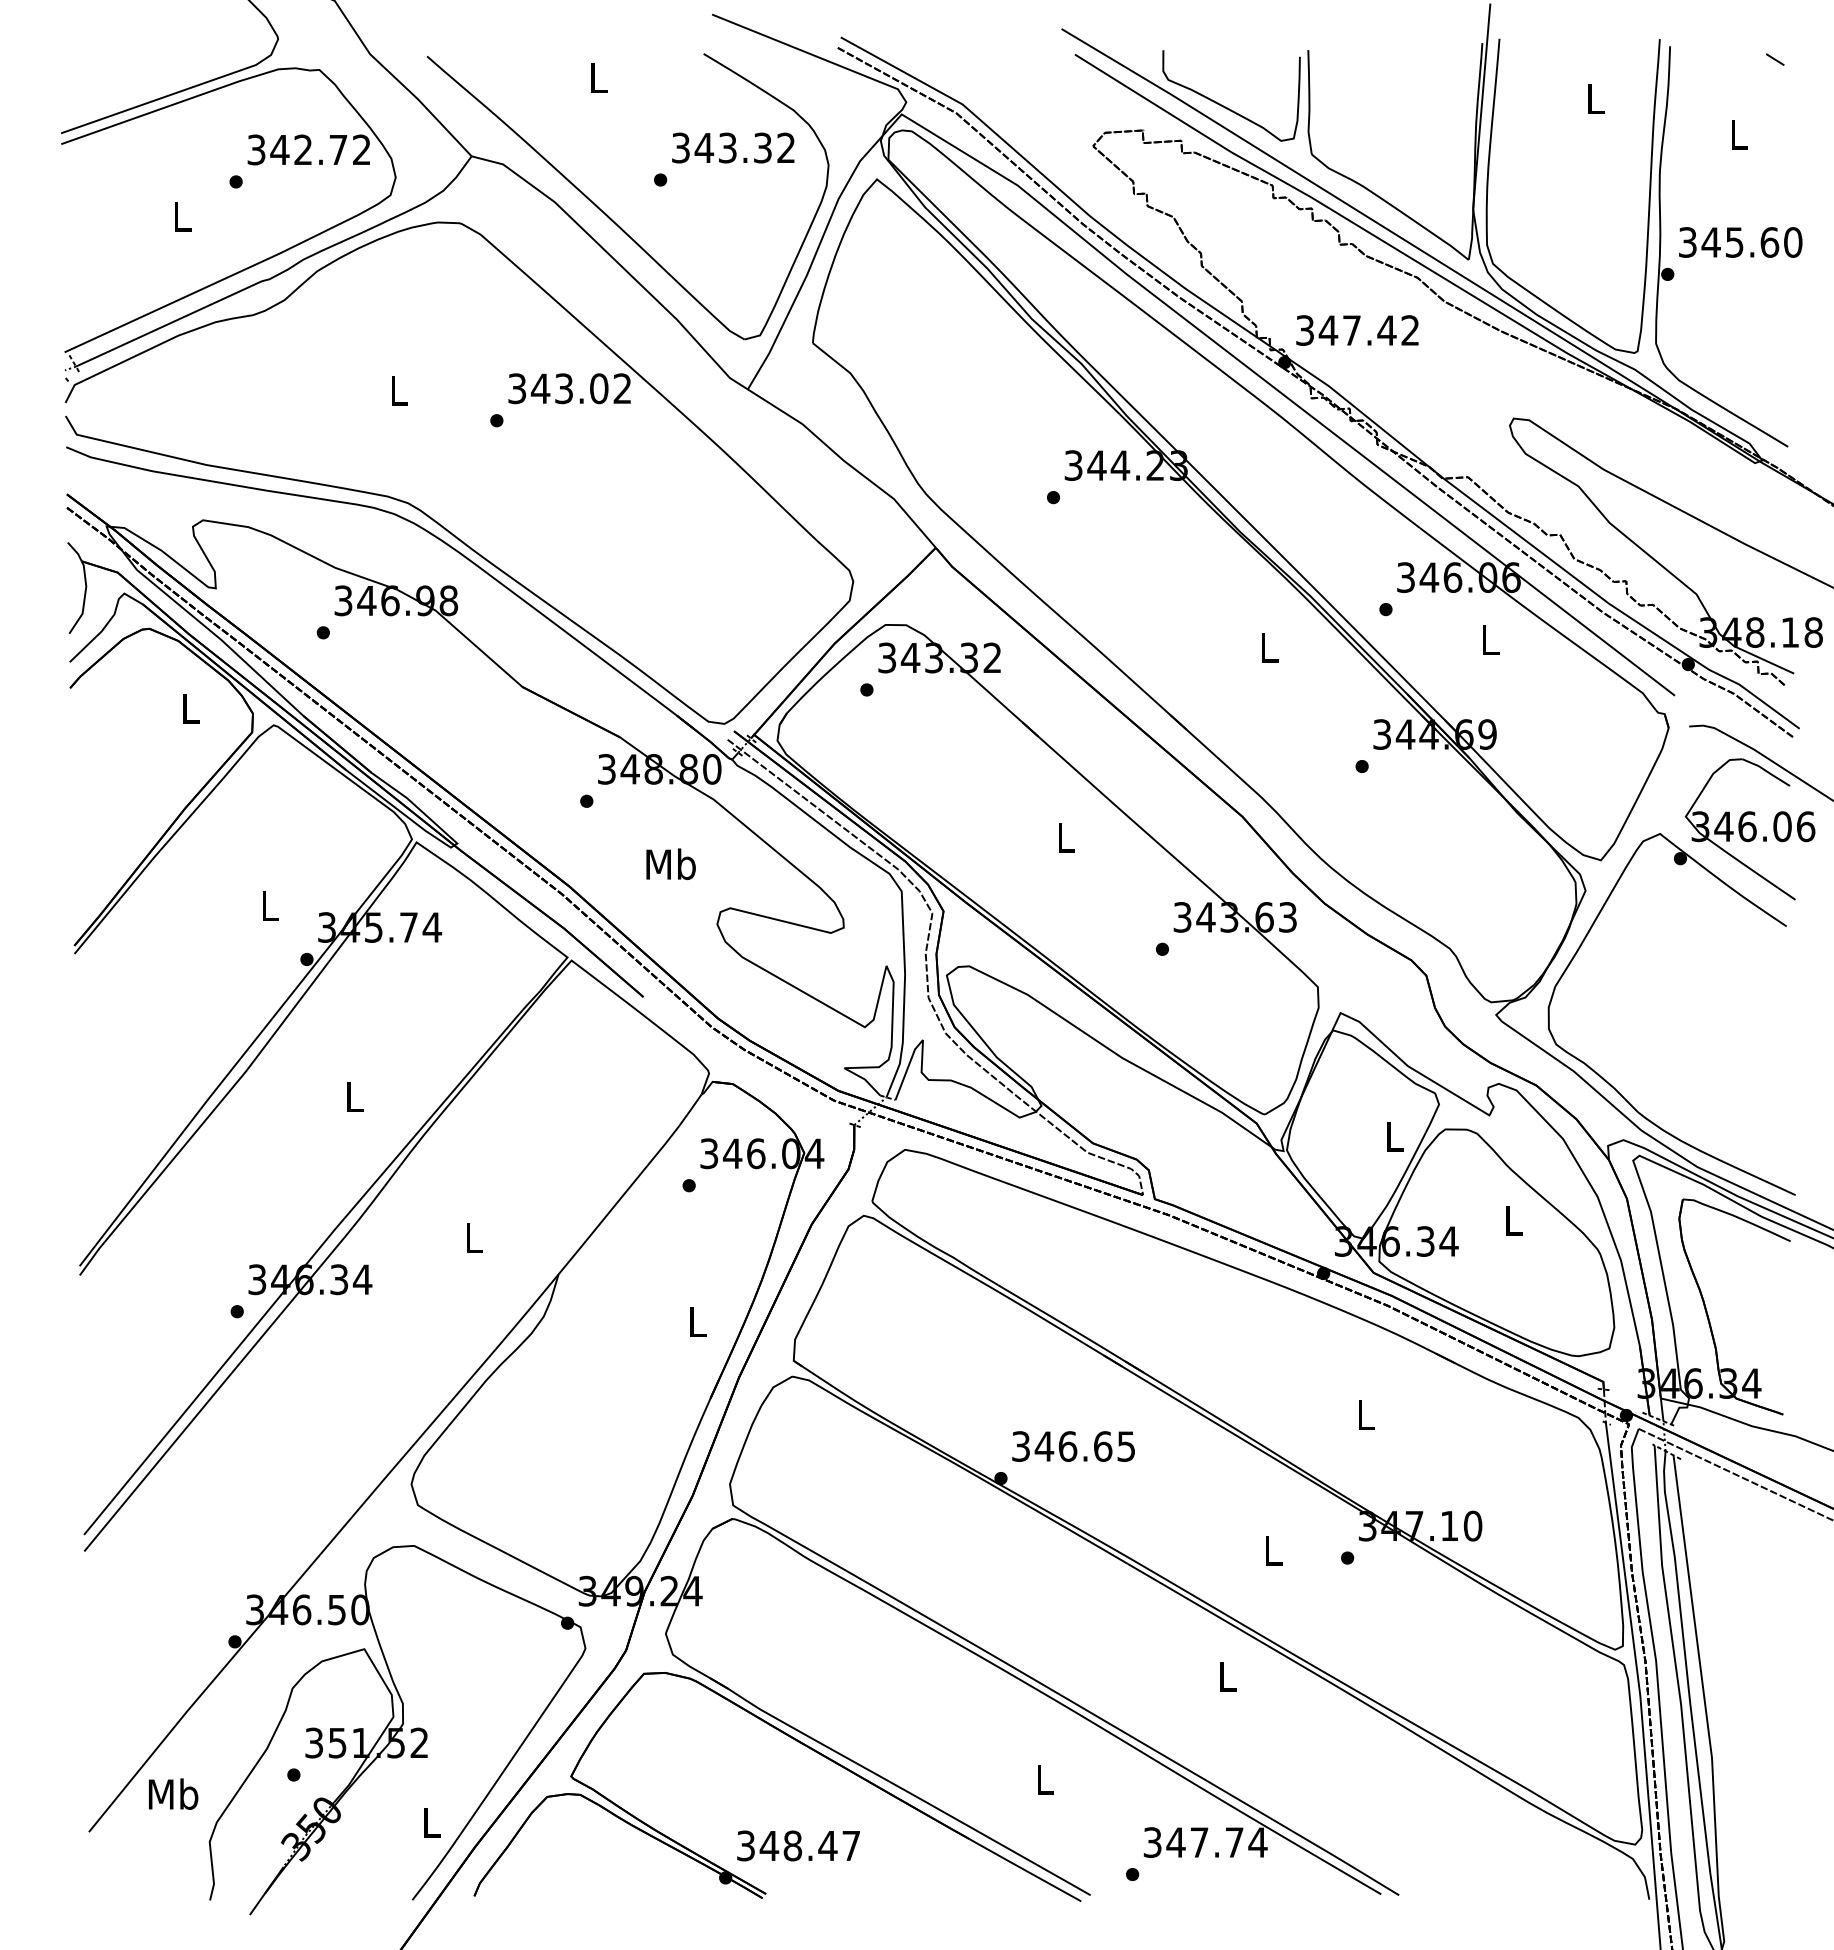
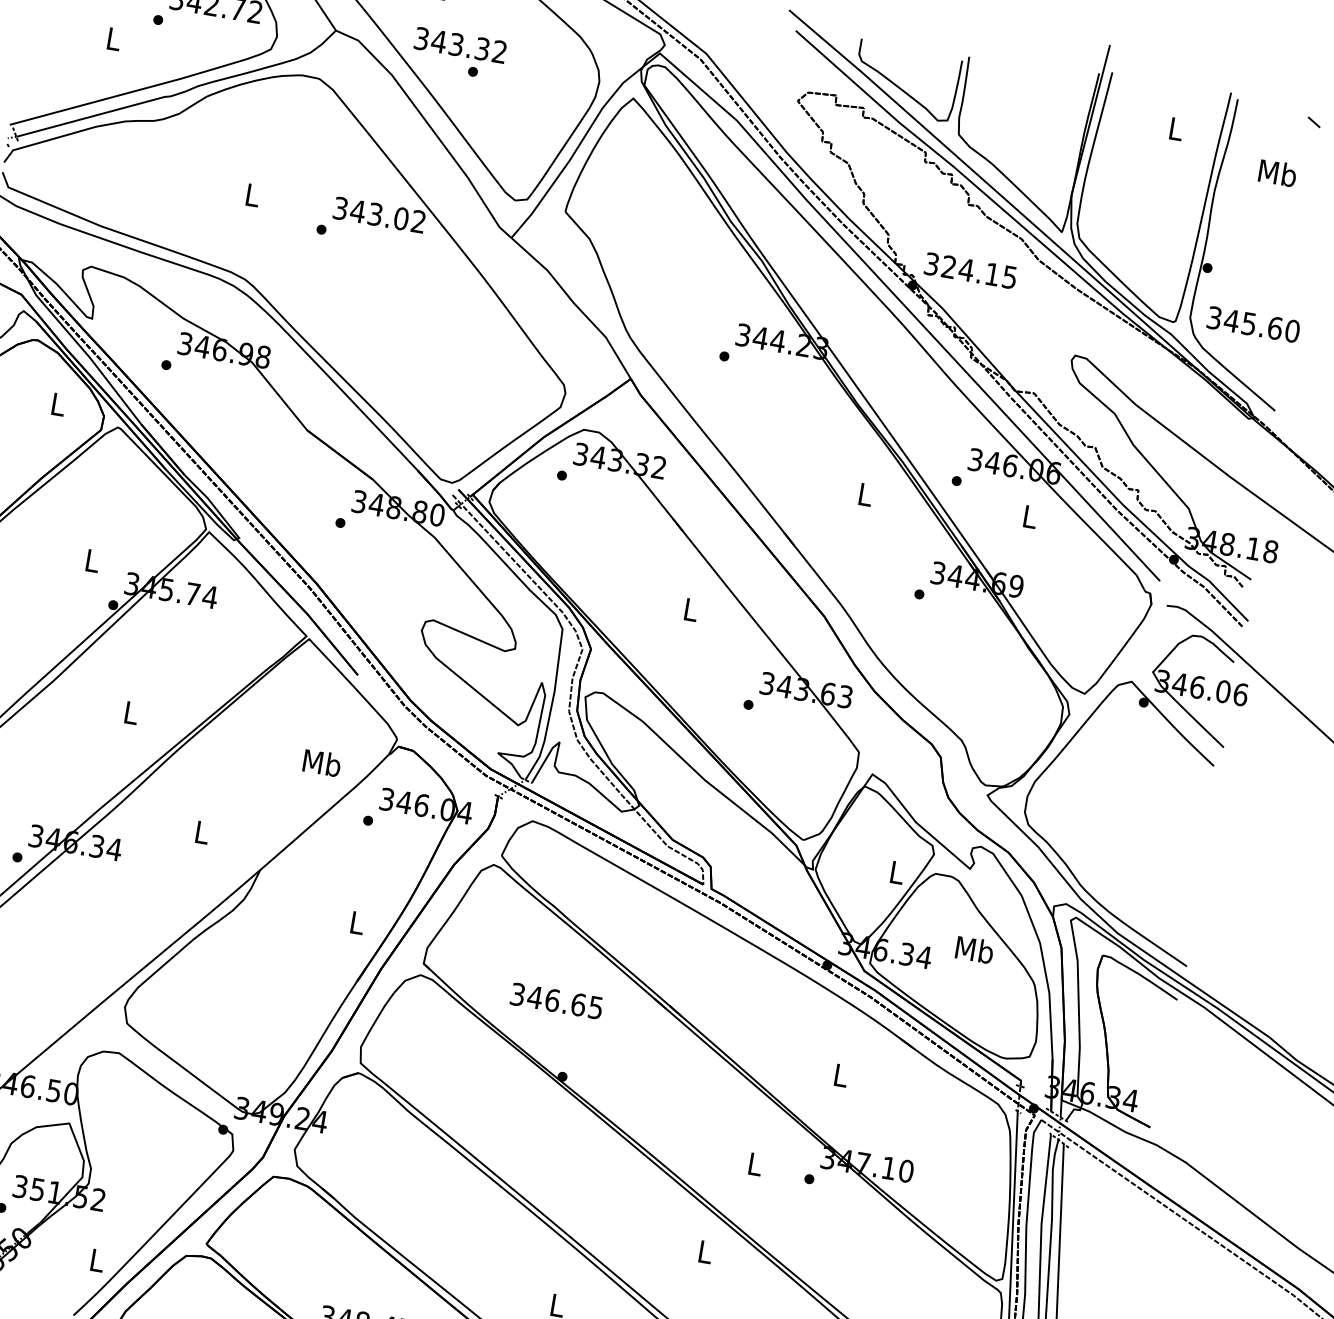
text: (1738, 134) -> (1277, 173), L -> Mb
text: (733, 147) -> (460, 44), moved
text: (1740, 242) -> (1253, 324), moved
text: (1368, 330) -> (978, 272), 347.42 -> 324.15
text: (670, 863) -> (321, 762), moved
text: (1513, 1220) -> (974, 949), L -> Mb
text: (1073, 1446) -> (556, 1001), moved

